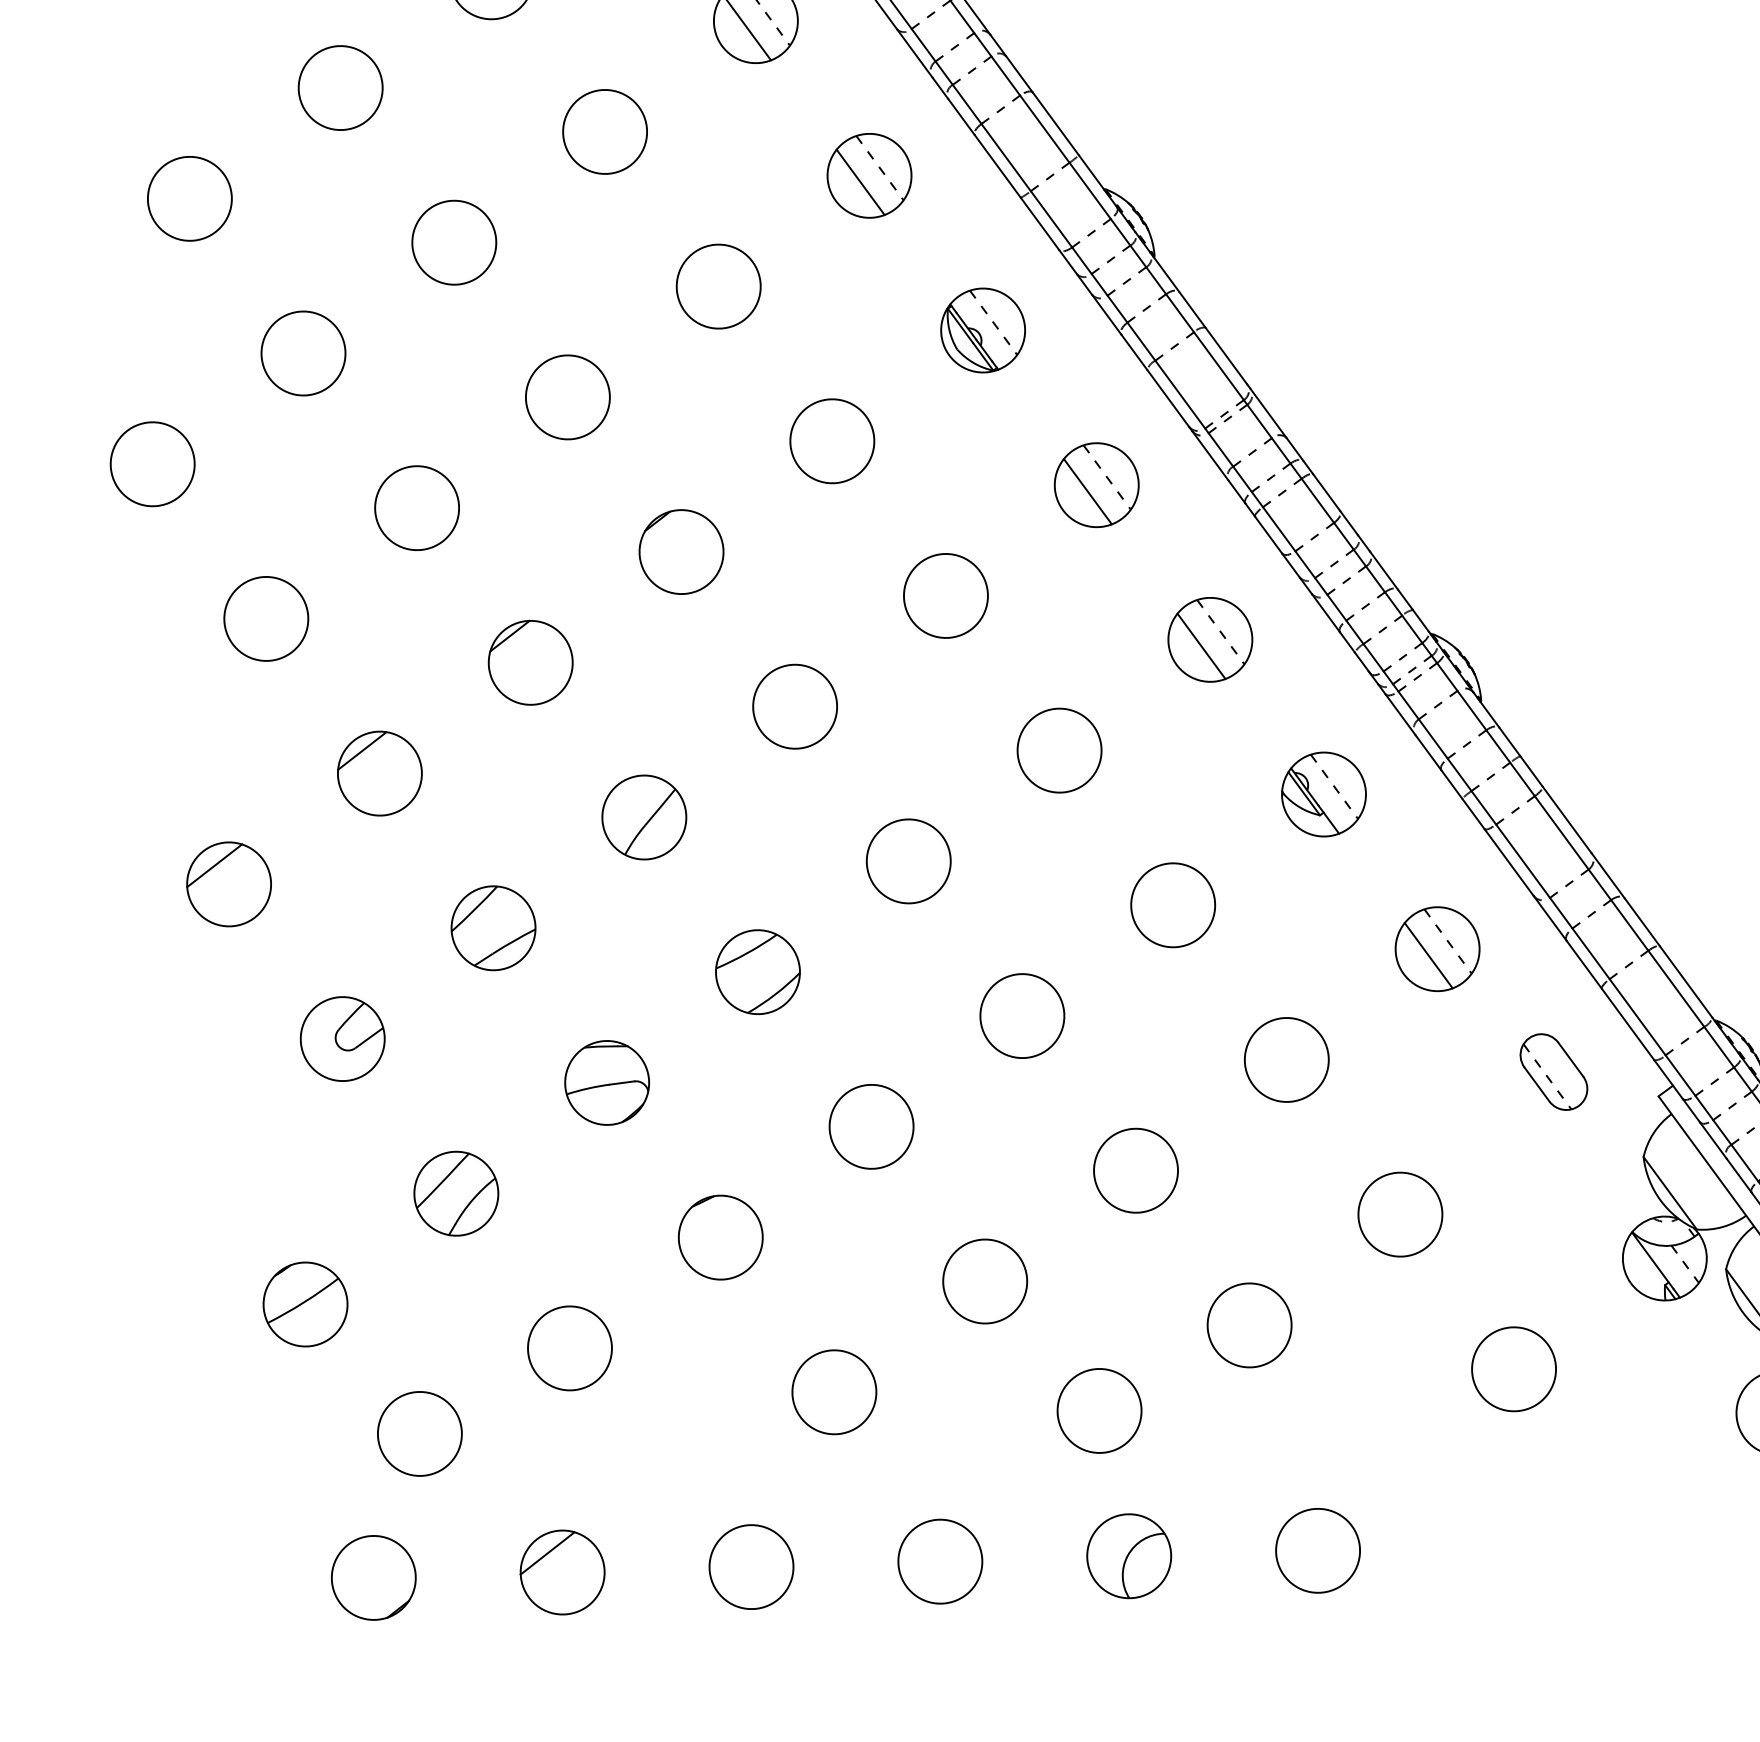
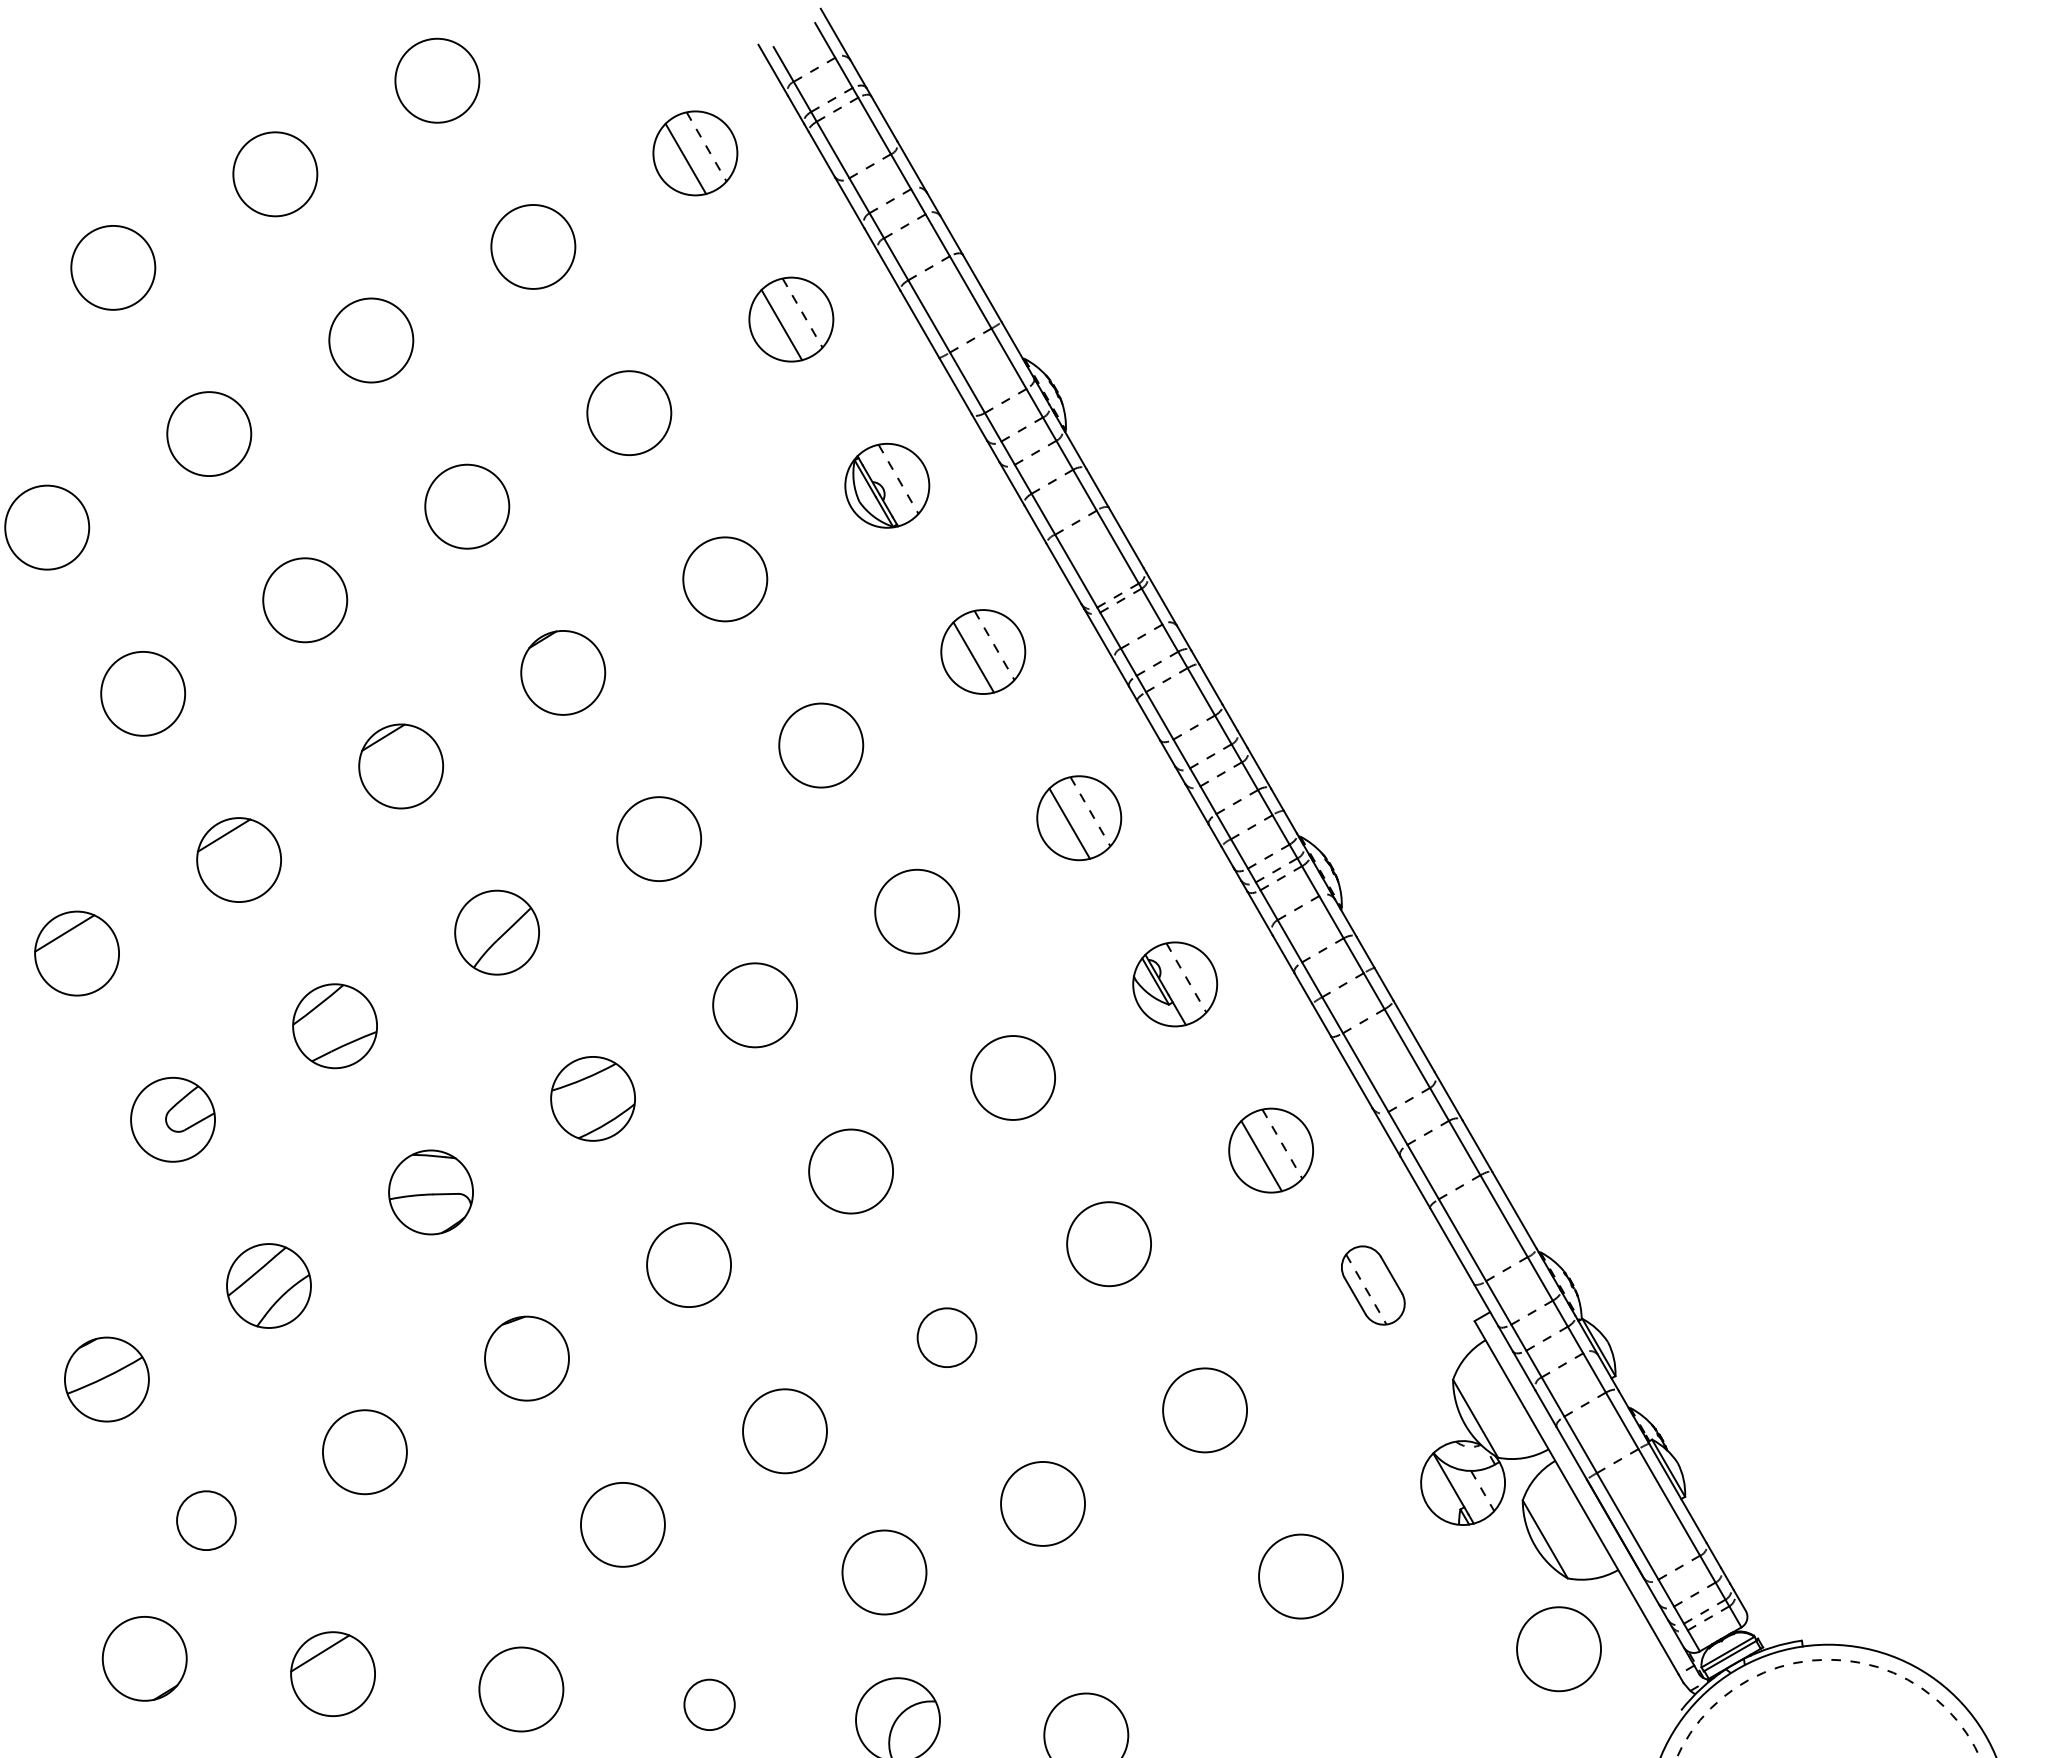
circle: (1136, 1170) -> (947, 1337), size x0.7
circle: (419, 1433) -> (206, 1520), size x0.7
circle: (940, 1561) -> (709, 1704), size x0.6

